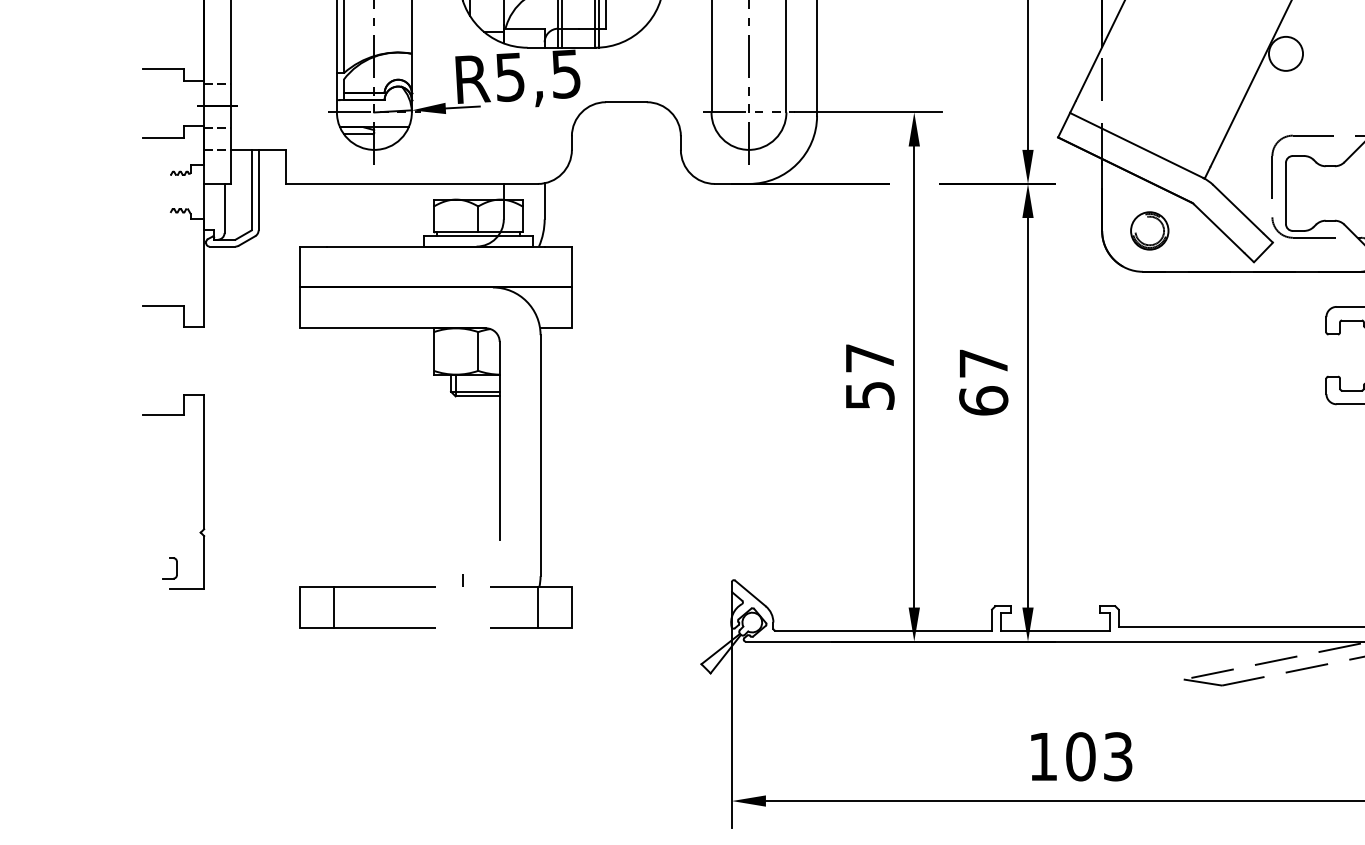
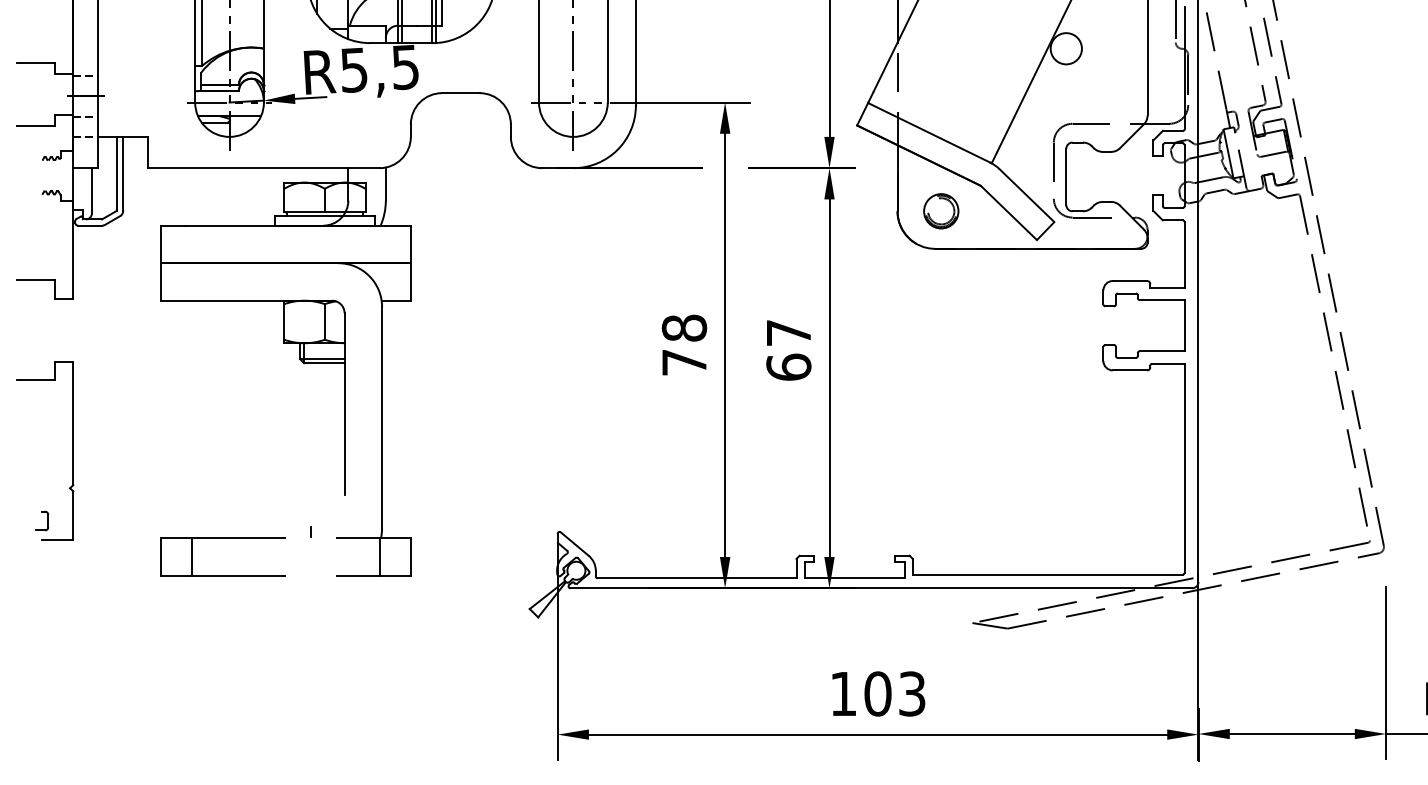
text: (870, 376) -> (684, 344), 57 -> 78

